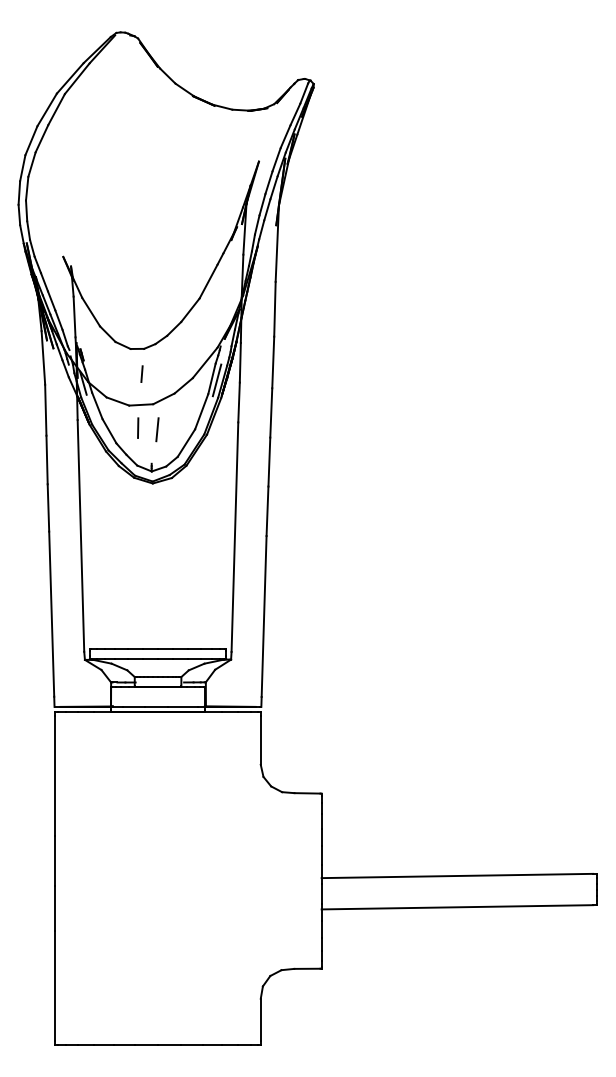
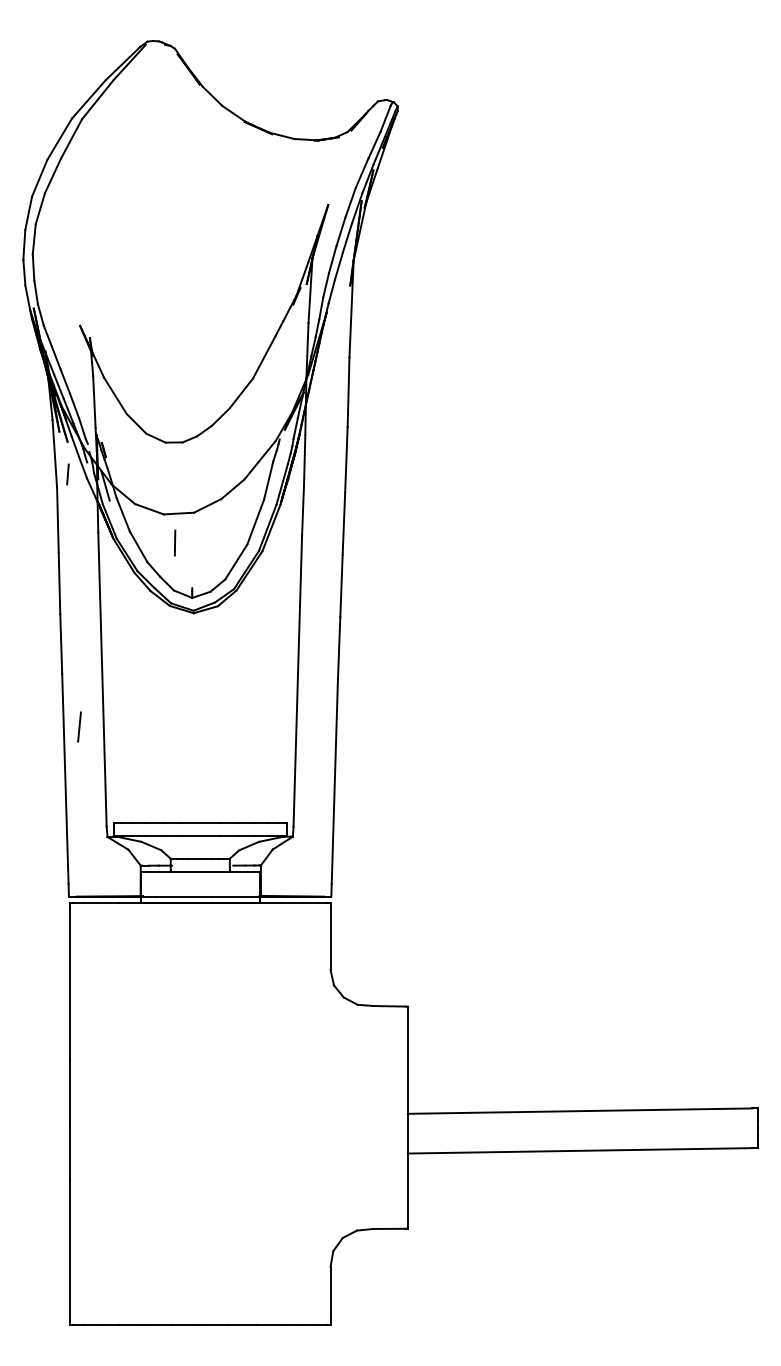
line: (141, 374) -> (67, 474), moved
line: (216, 380) -> (274, 482), removed
line: (157, 429) -> (79, 726), moved

